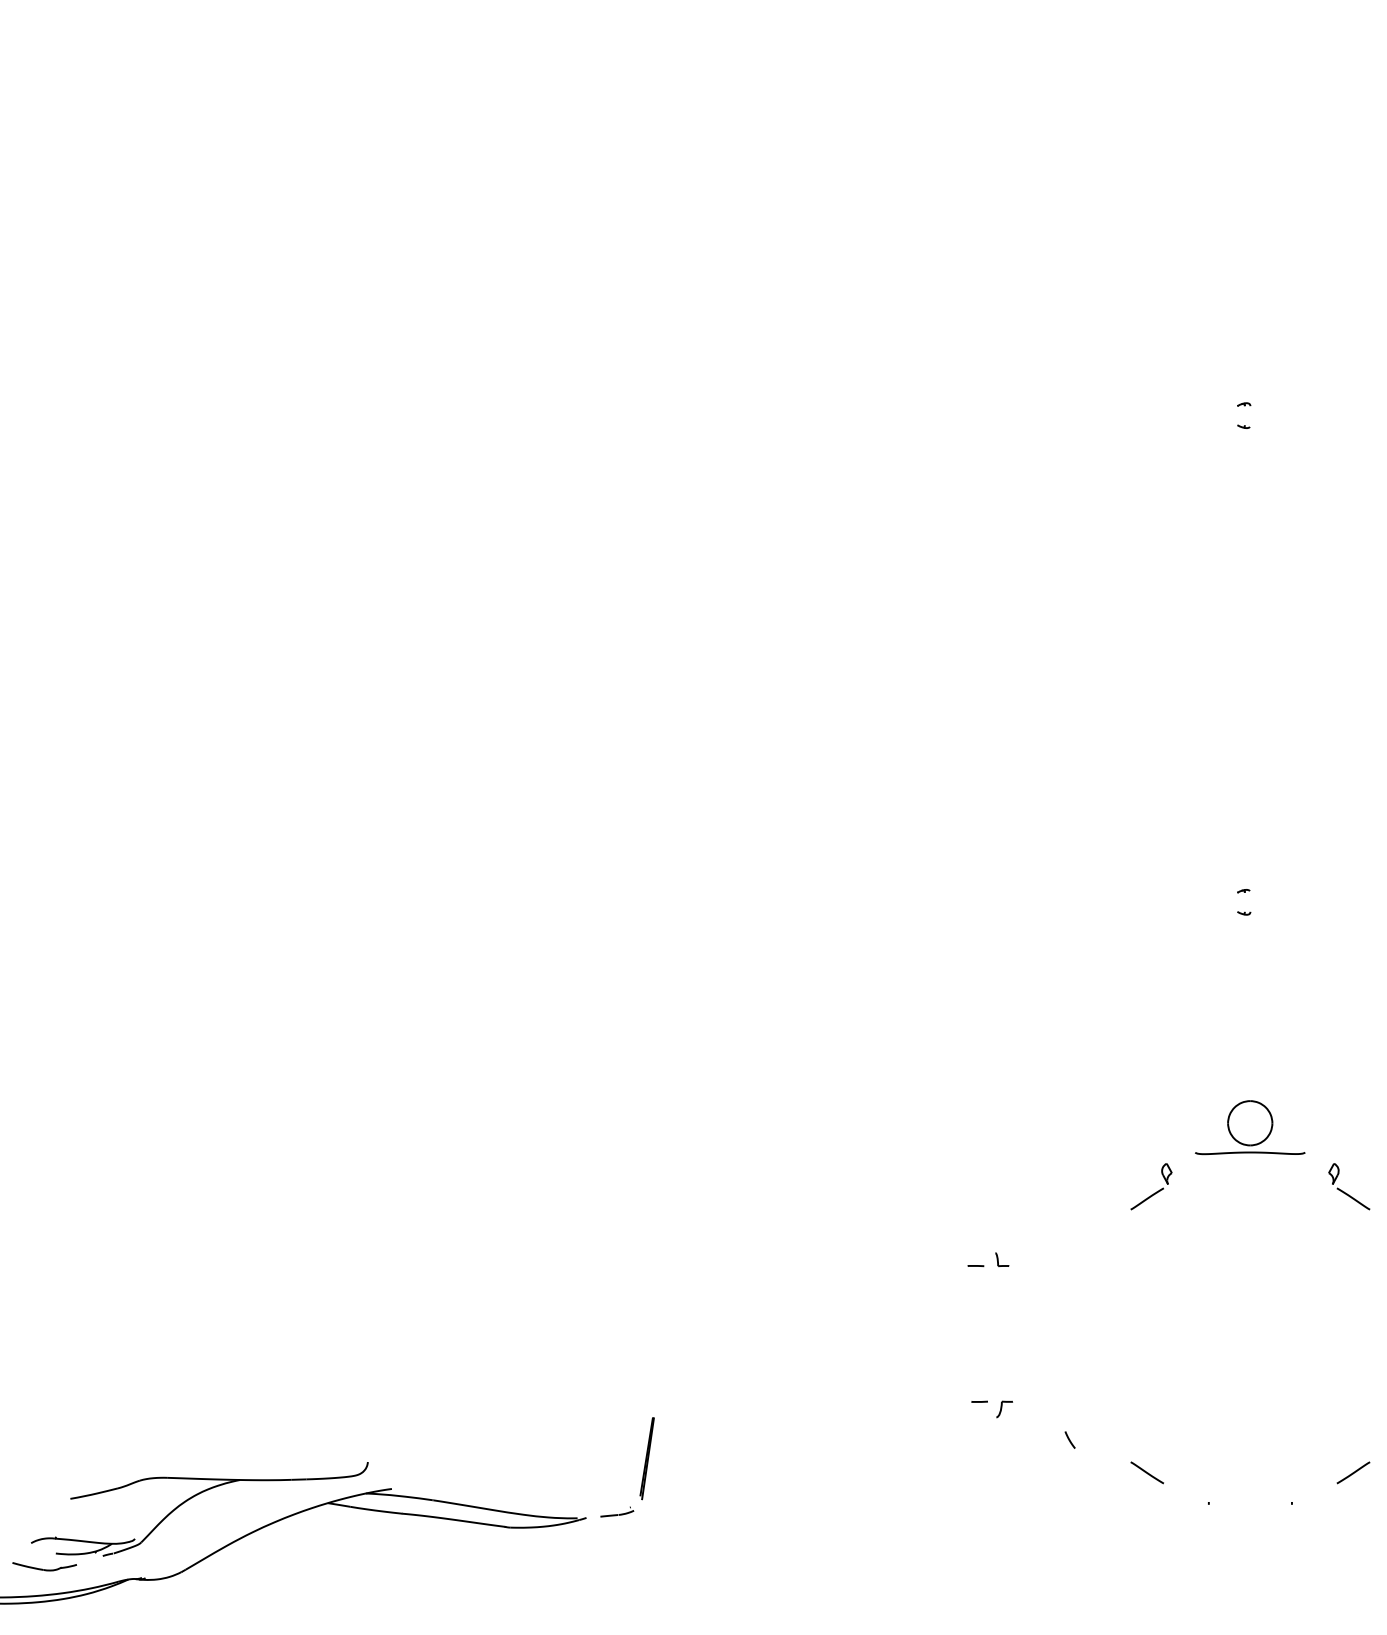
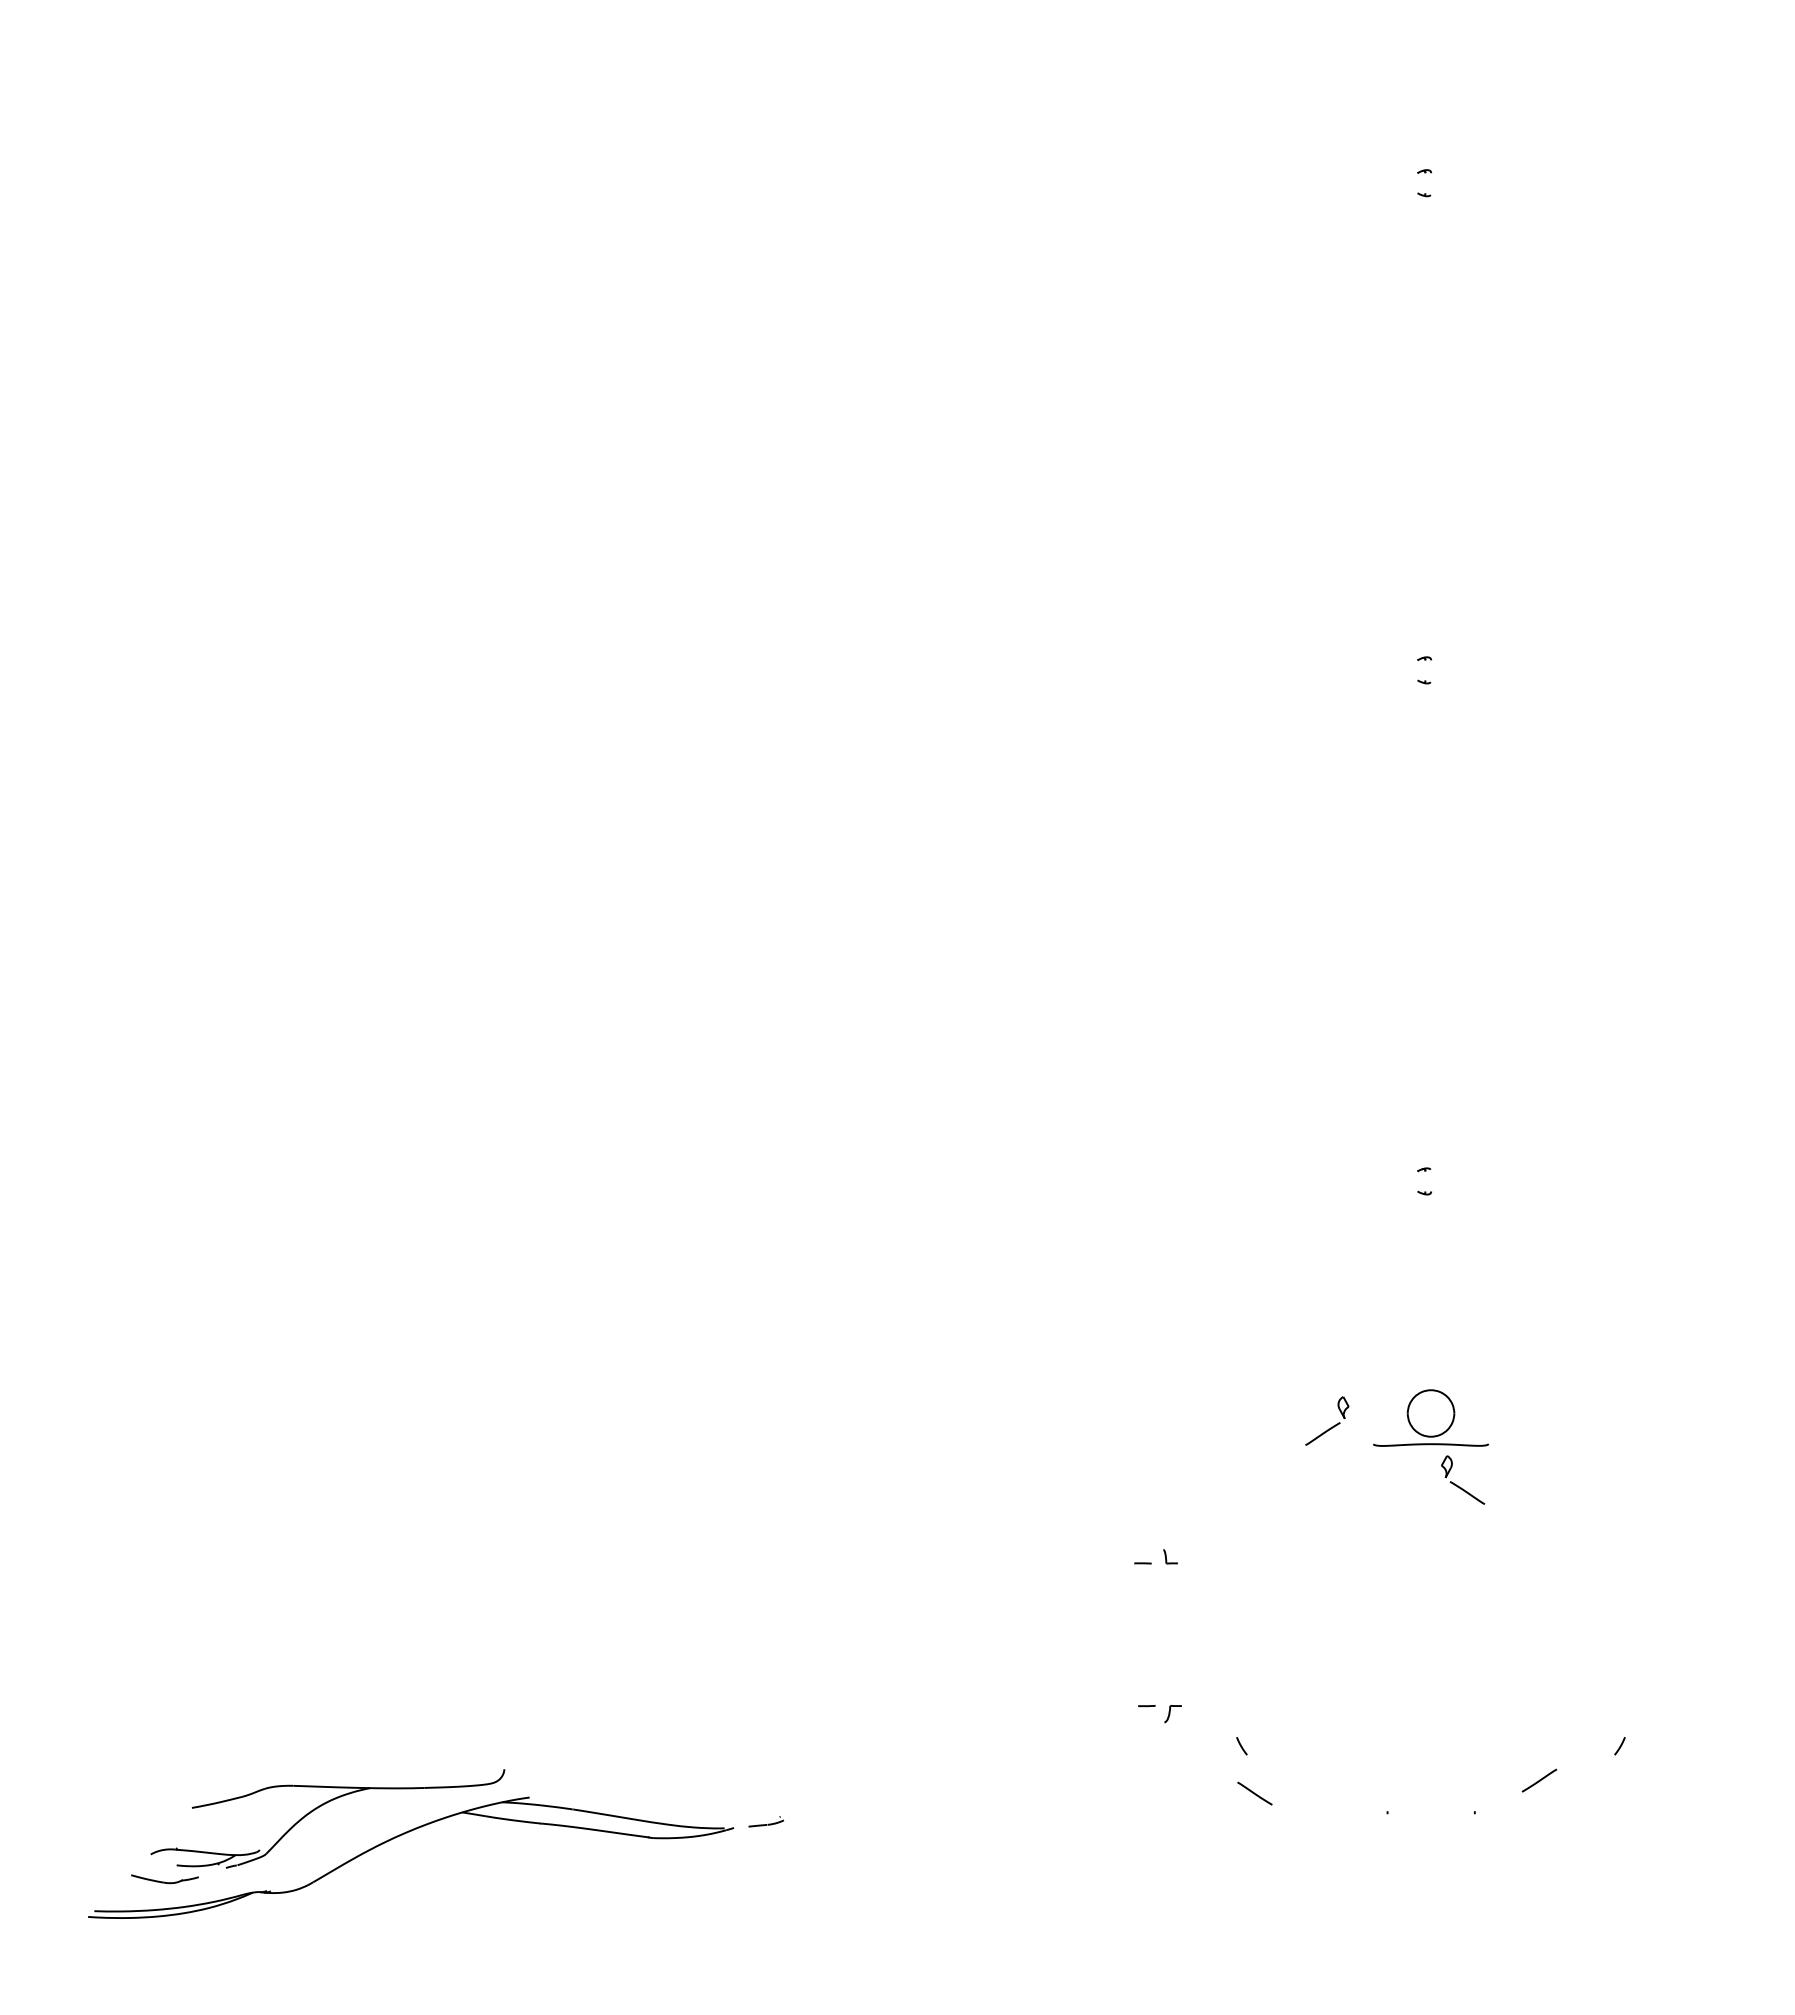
part: (1344, 1191) -> (1458, 1485), moved
part: (1154, 1192) -> (1330, 1427), moved
part: (646, 1458) -> (797, 1765), removed
line: (1146, 1472) -> (1254, 1793), moved

